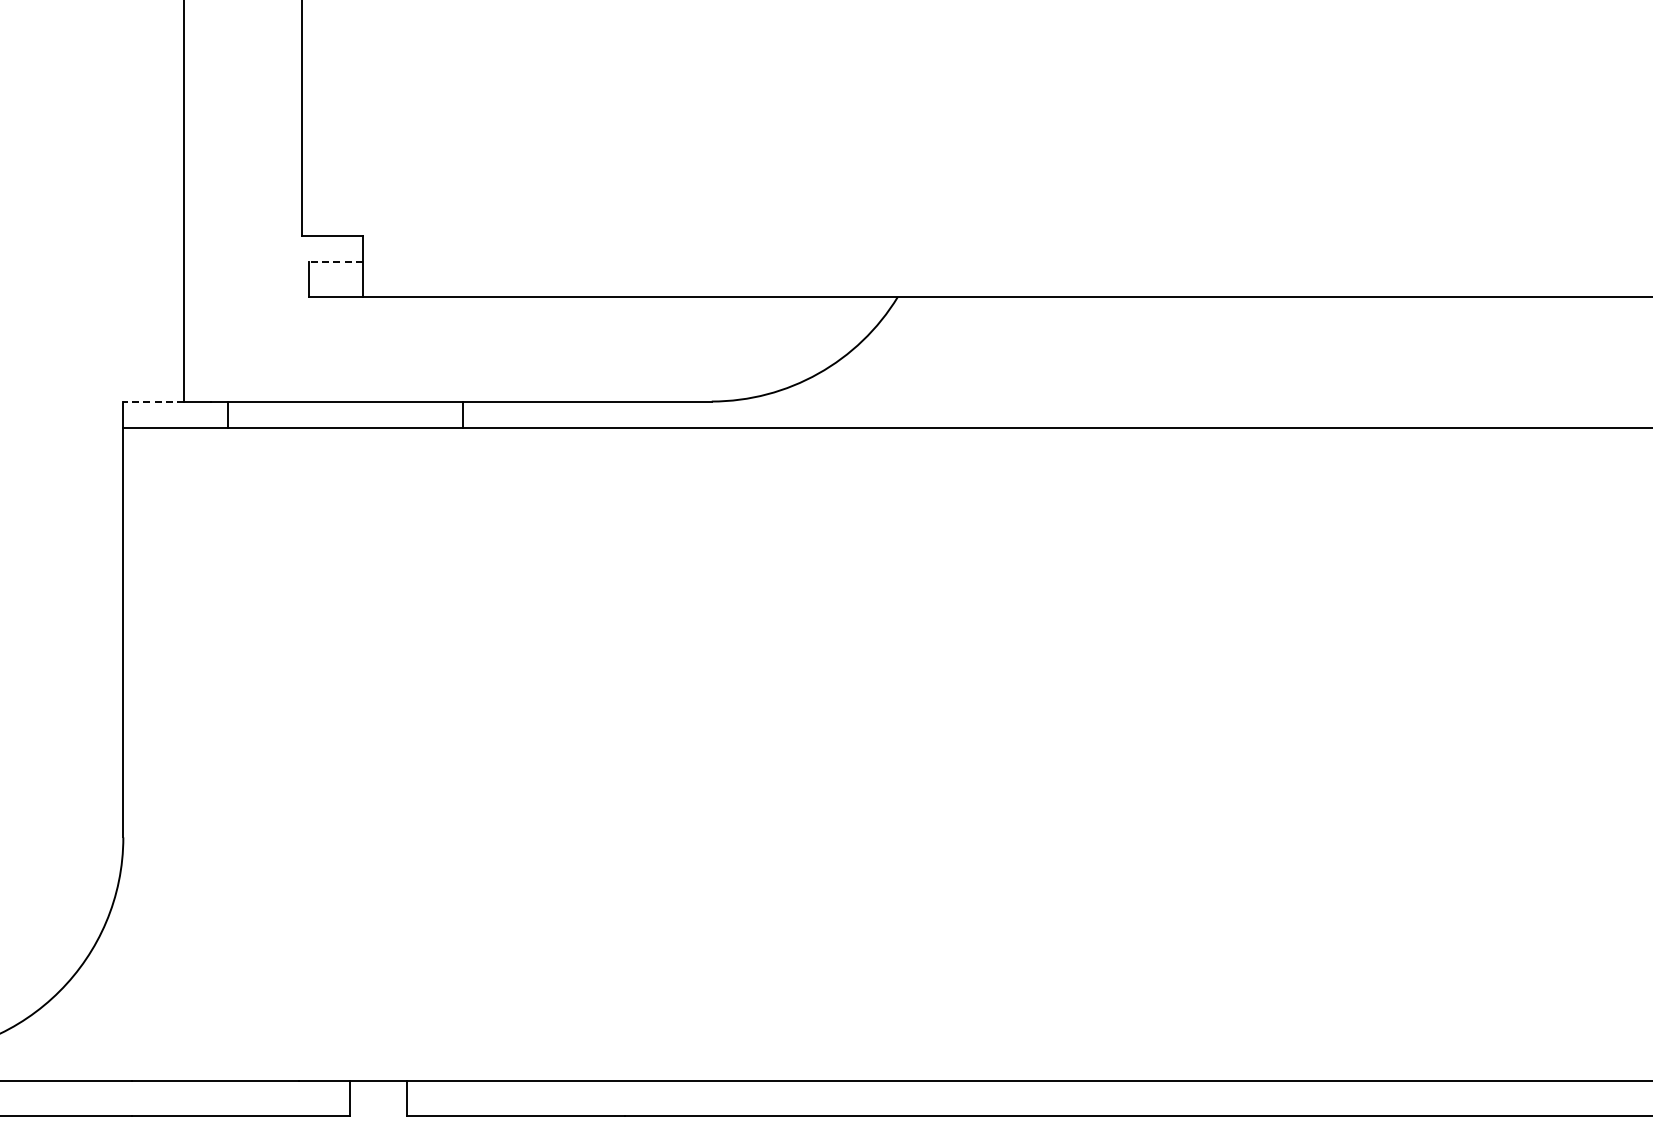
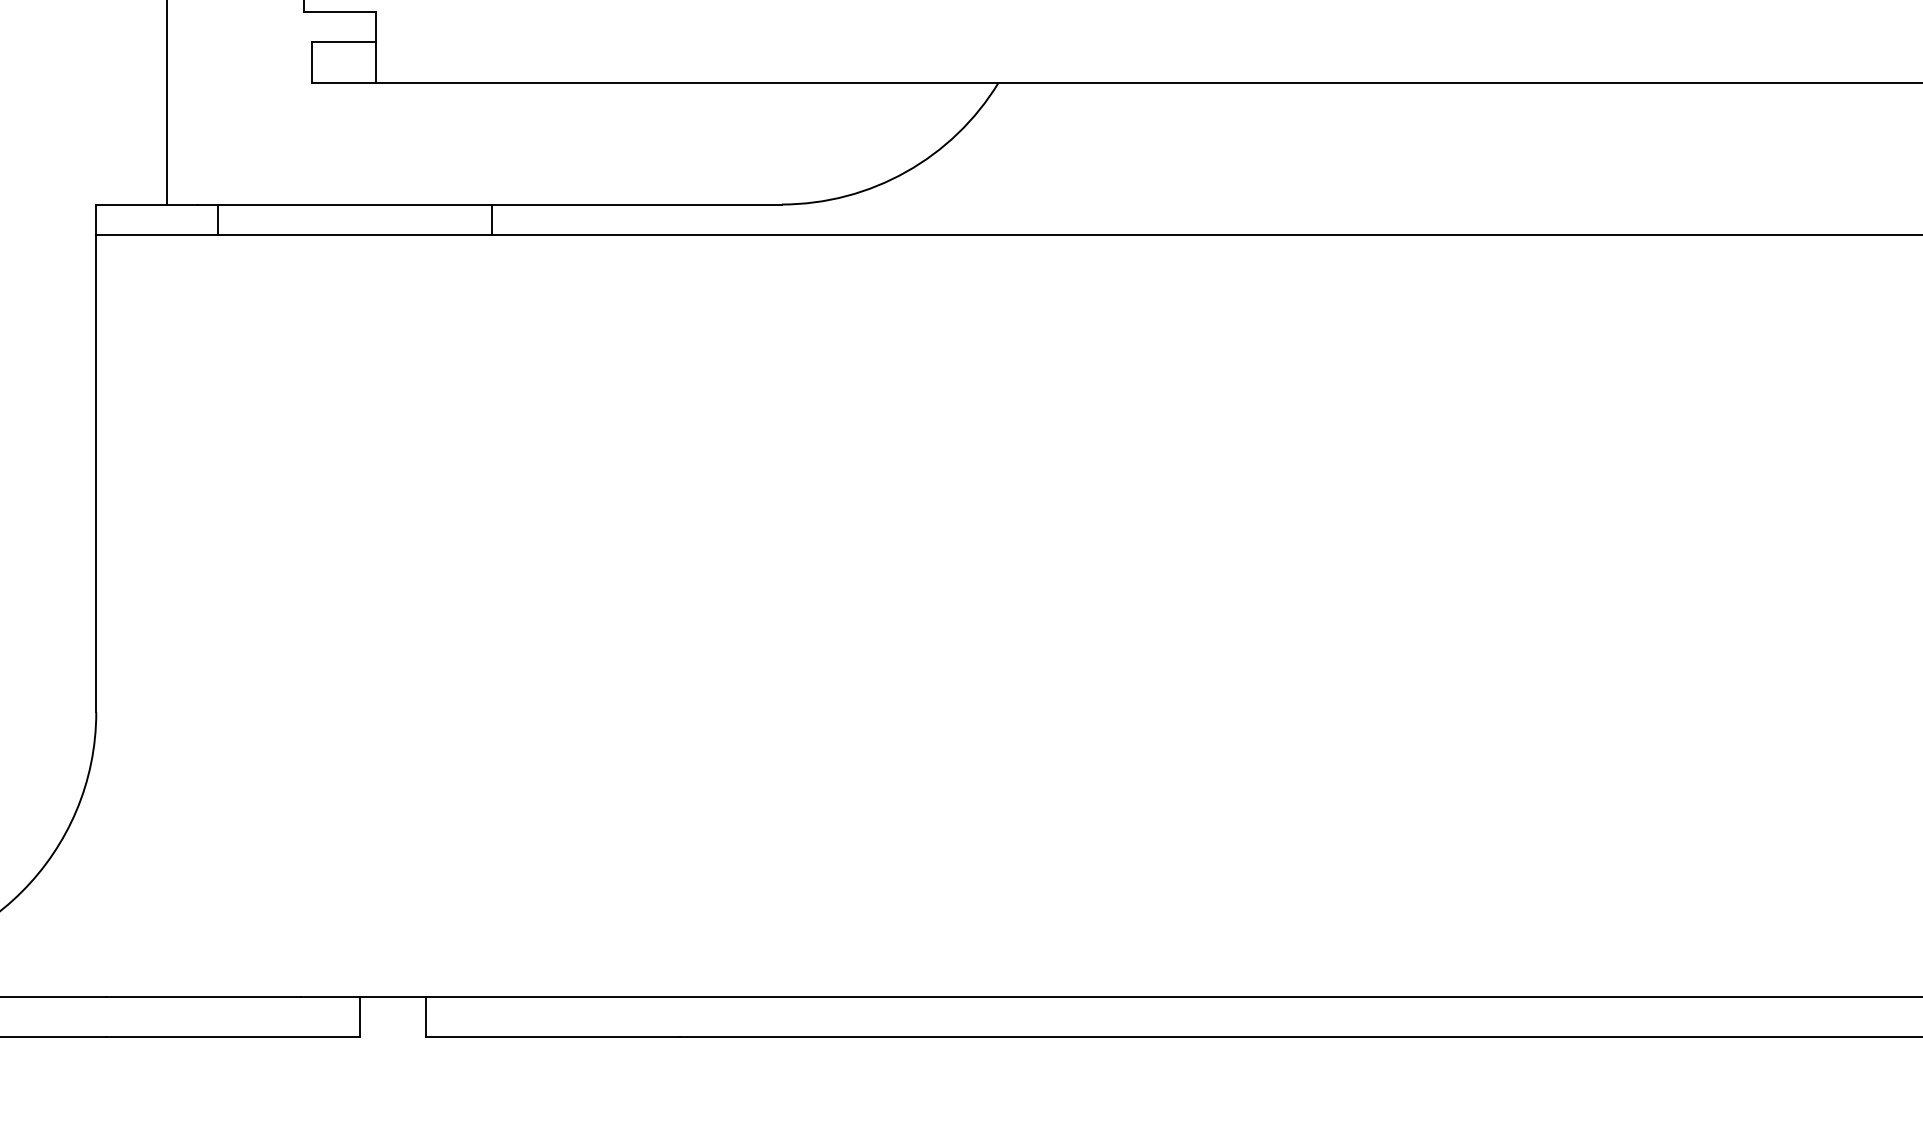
line: (335, 262) -> (343, 42), dashed -> solid
line: (153, 401) -> (131, 204), dashed -> solid

